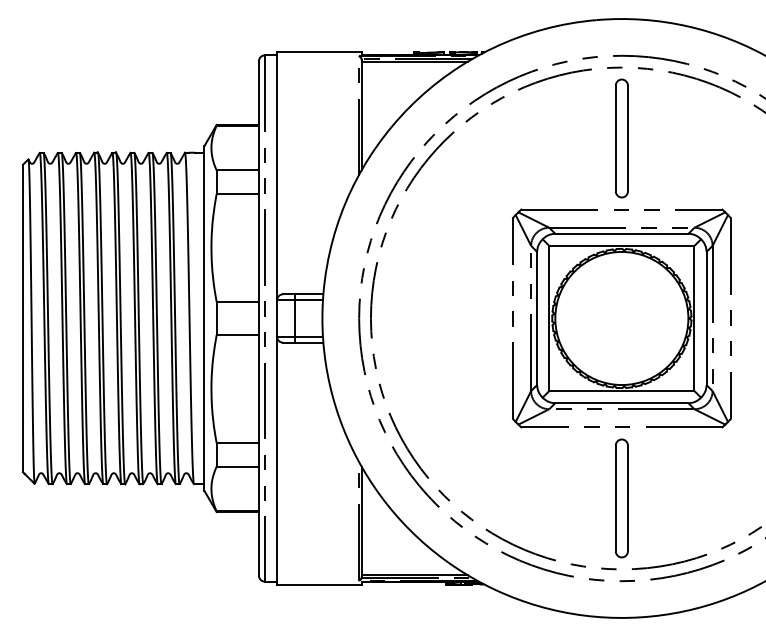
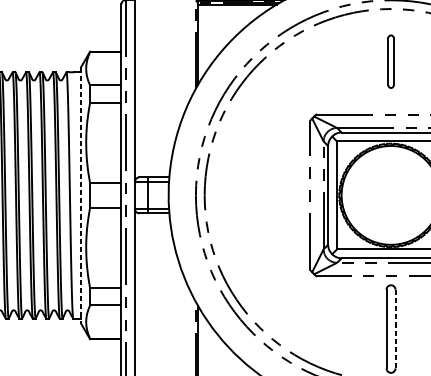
part: (621, 138) -> (390, 61), size x0.6
line: (204, 318) -> (81, 195), solid -> dashed
line: (627, 498) -> (395, 329), solid -> dashed

